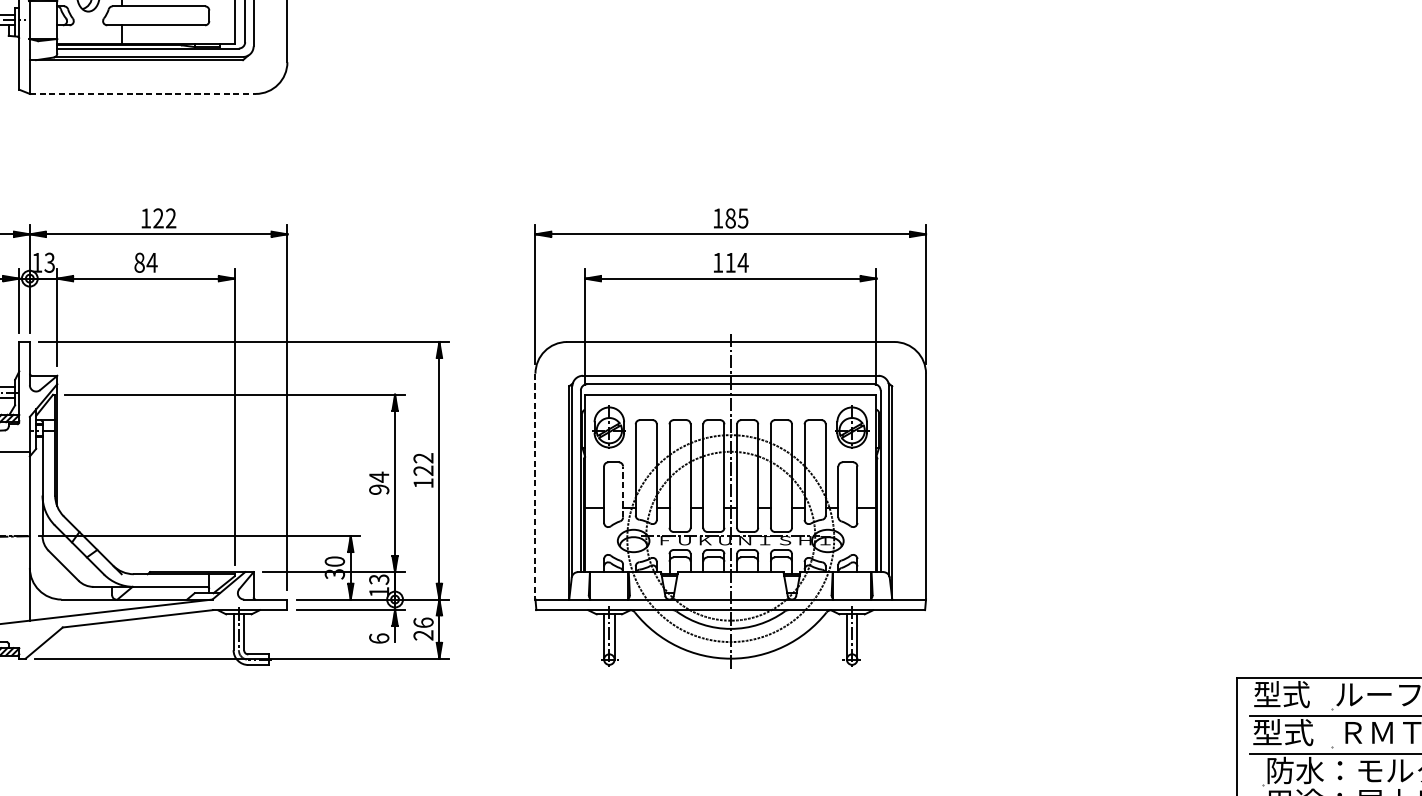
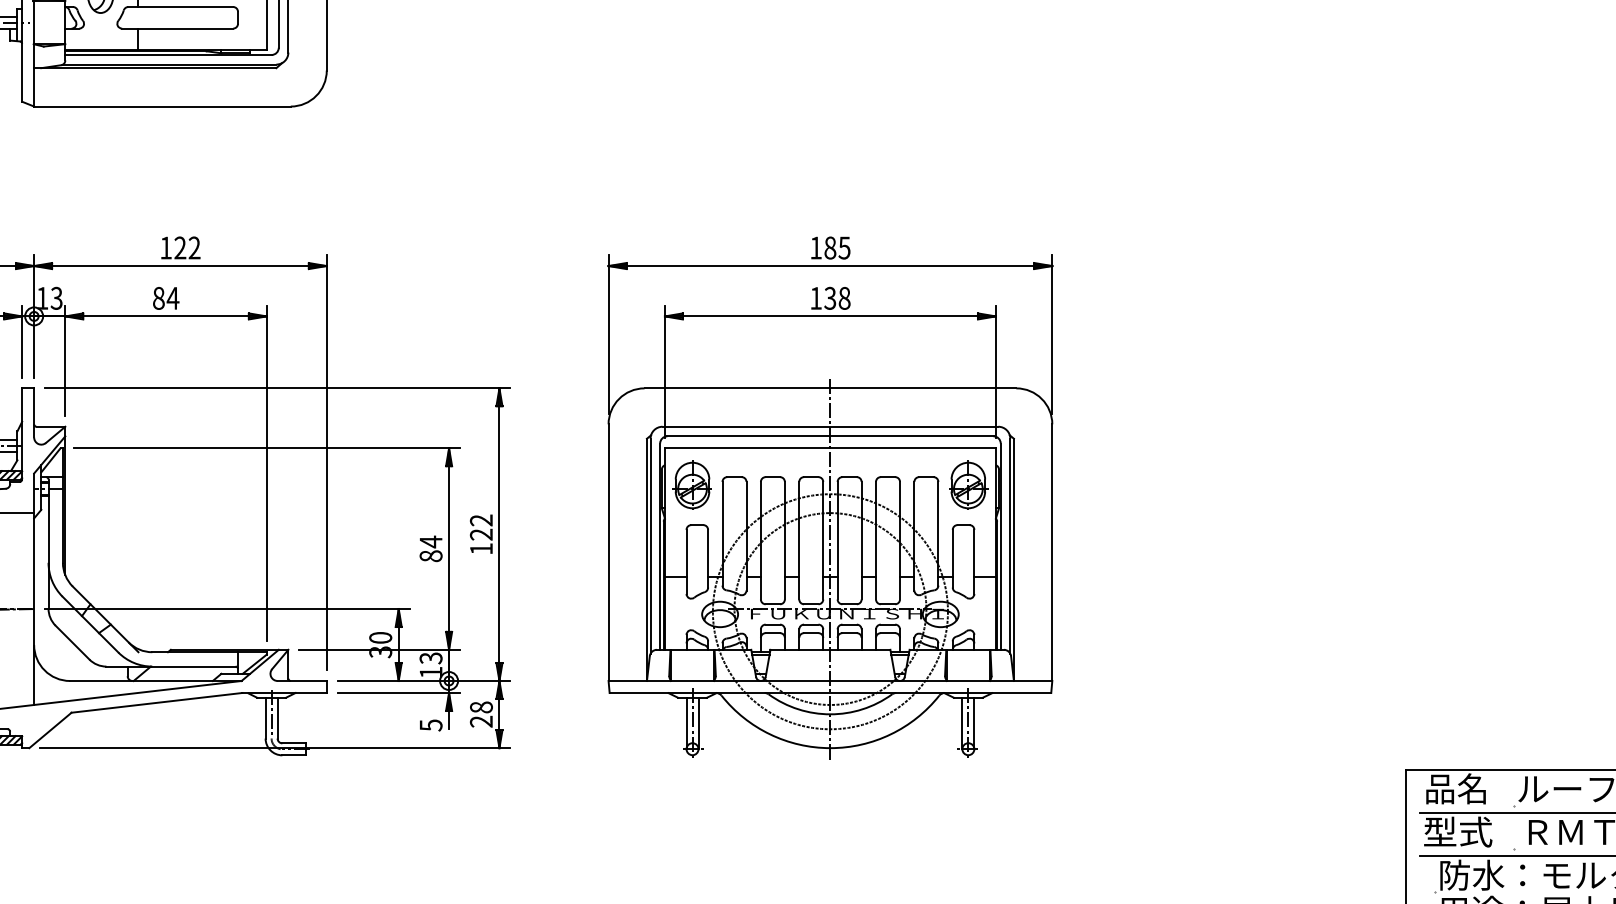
line: (142, 93) -> (162, 106), dashed -> solid
text: (736, 262) -> (837, 297), 114 -> 138
line: (535, 487) -> (608, 553), dashed -> solid
text: (378, 489) -> (430, 556), 94 -> 84
line: (623, 491) -> (708, 558), dashed -> solid
text: (423, 622) -> (481, 707), 26 -> 28
text: (378, 638) -> (430, 725), 6 -> 5
text: (1281, 694) -> (1456, 788), 型式 -> 品名

